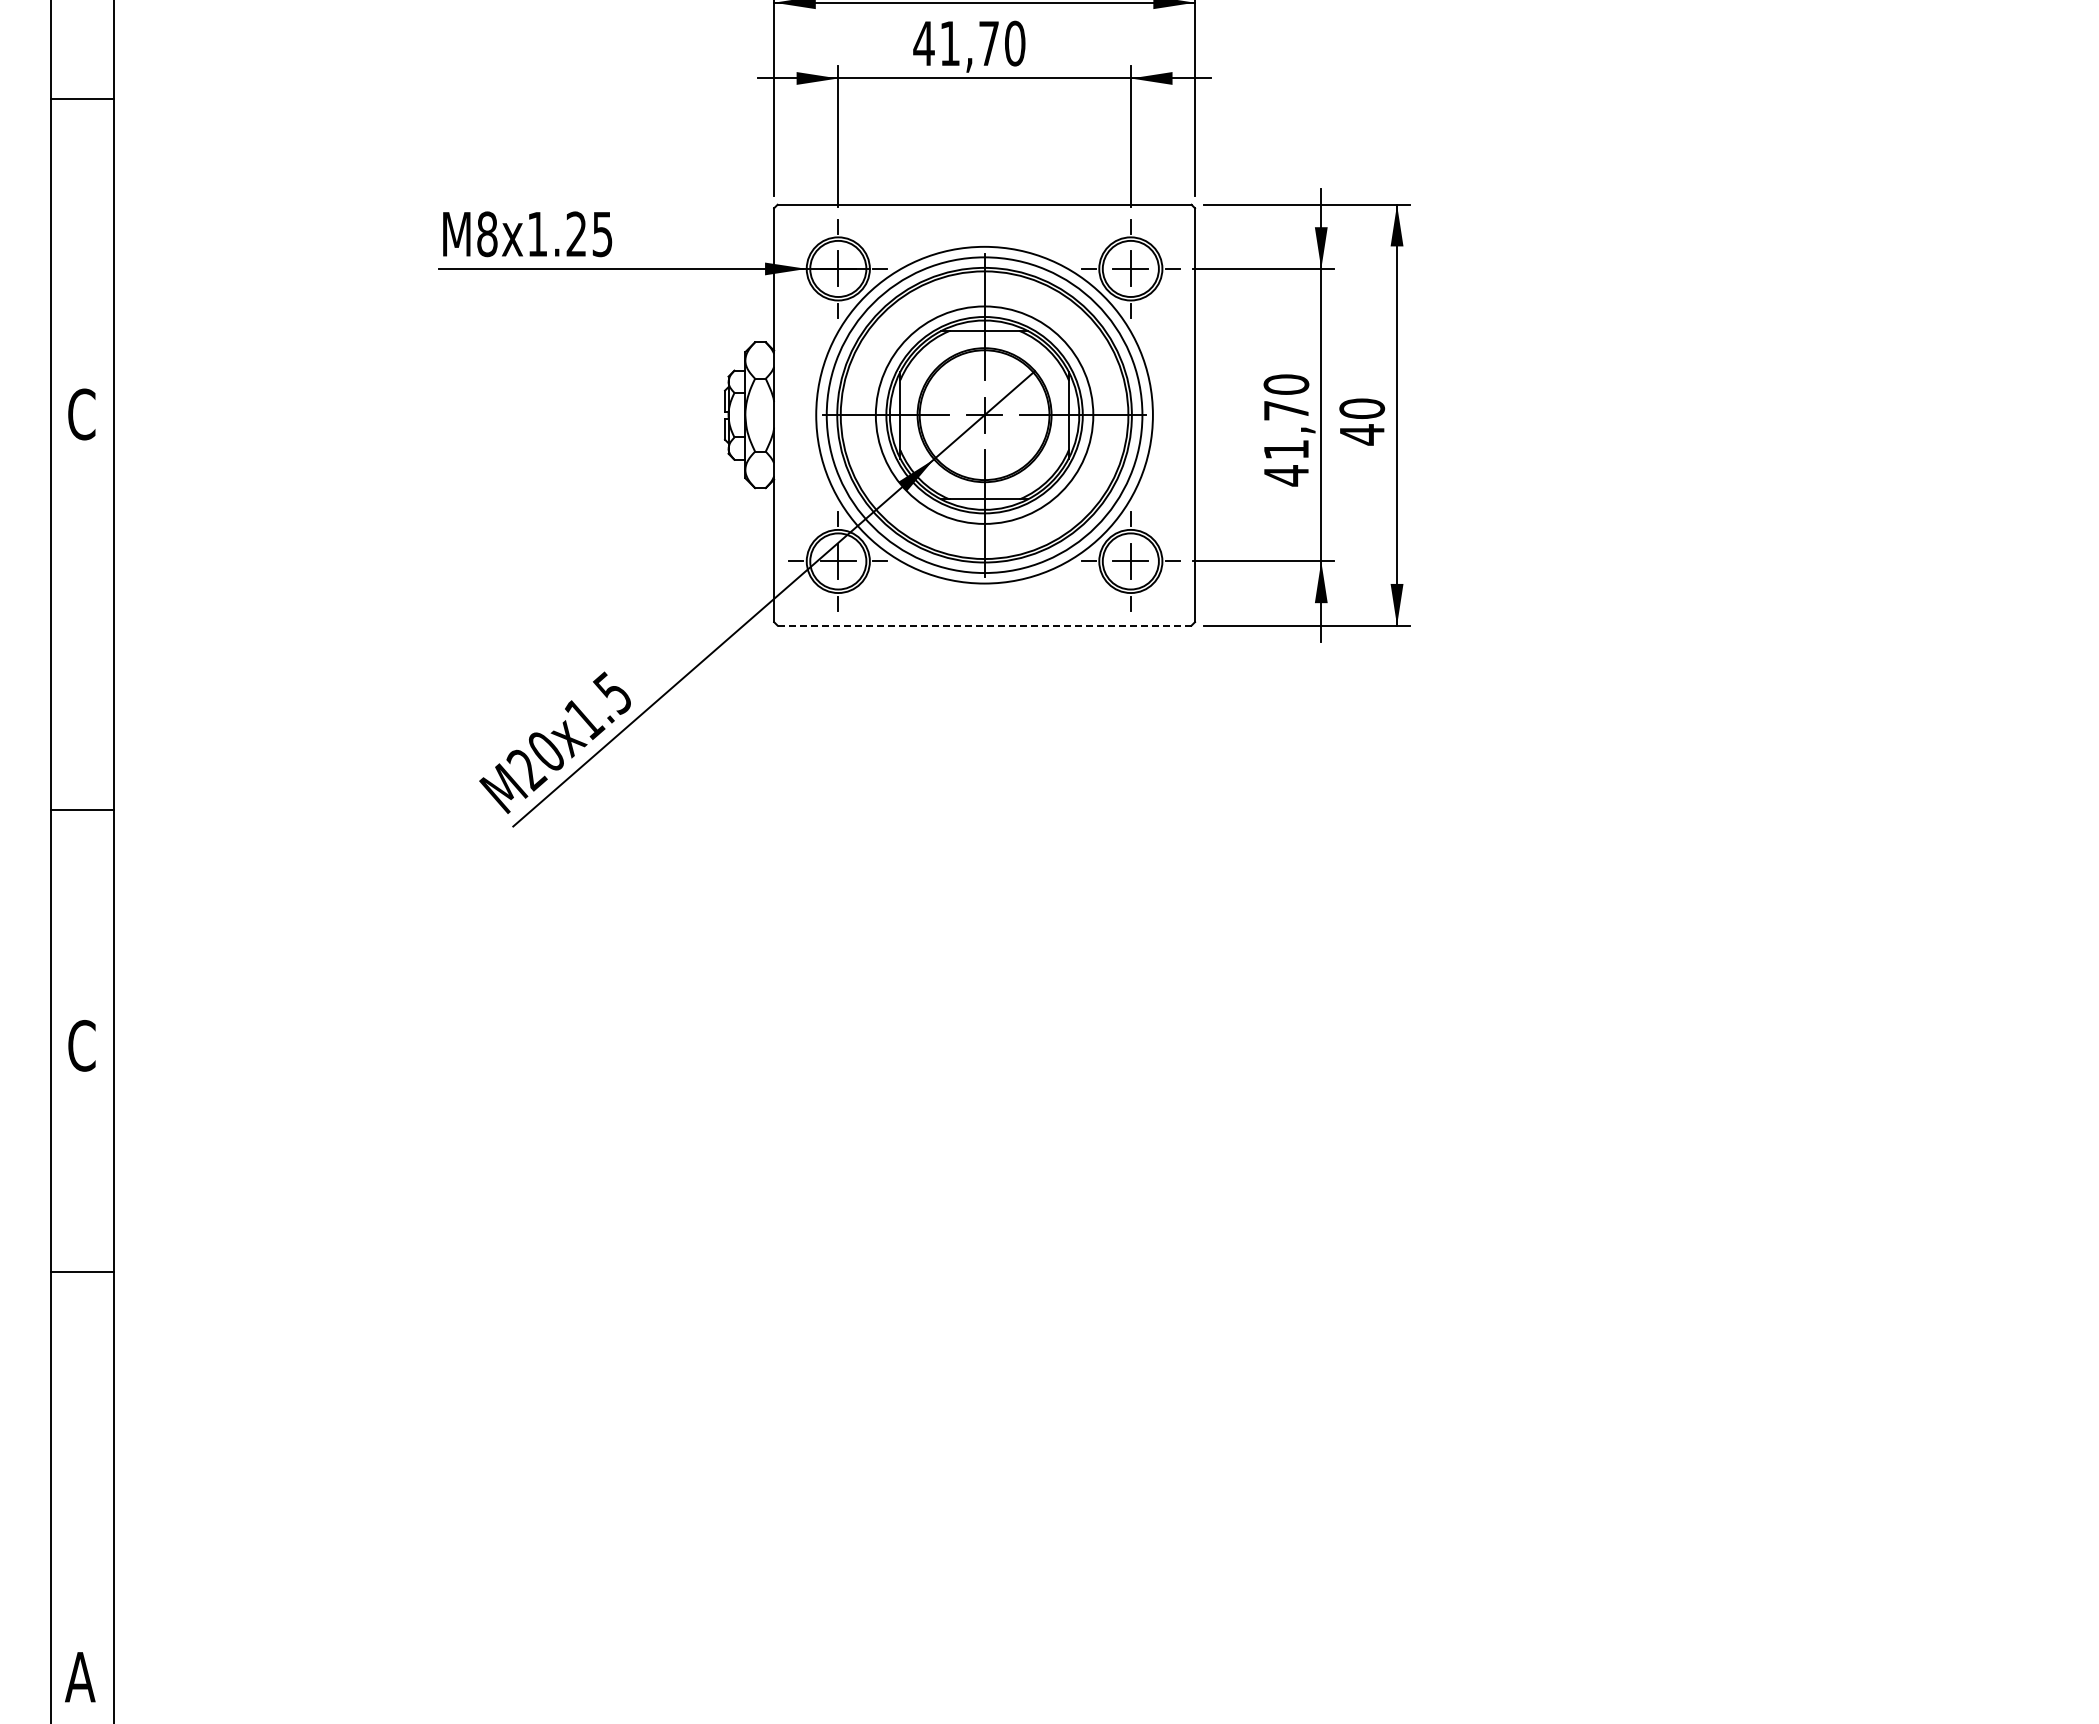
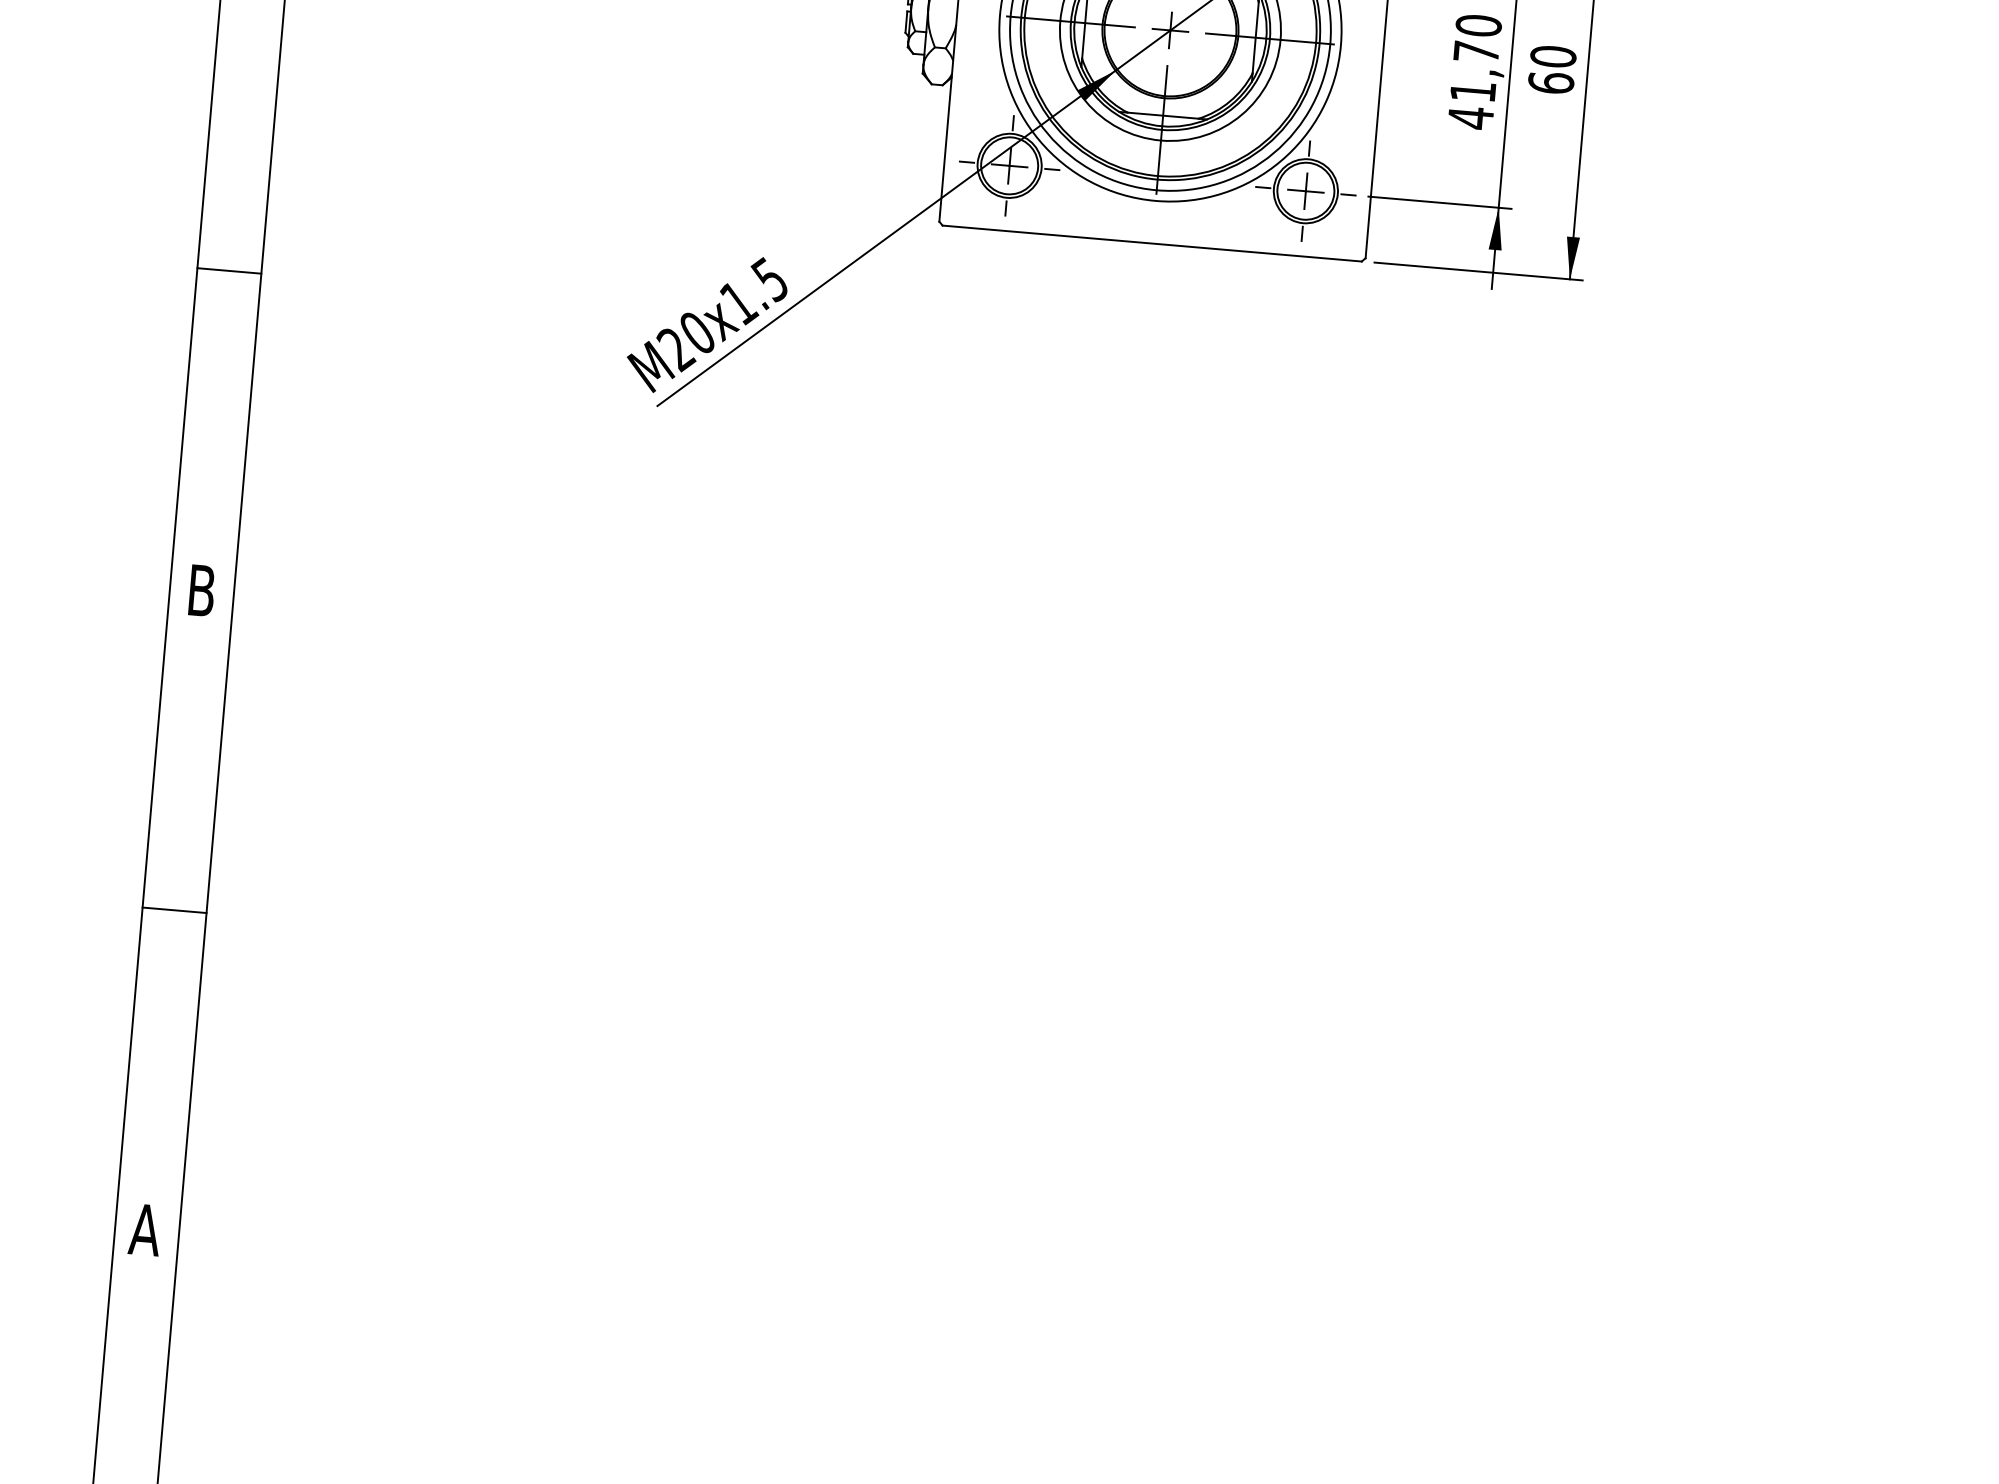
text: (1362, 434) -> (1551, 82), 40 -> 60
line: (984, 625) -> (1152, 243), dashed -> solid
line: (81, 810) -> (228, 271), moved
text: (81, 1045) -> (201, 590), C -> B
line: (81, 1272) -> (173, 910), moved

